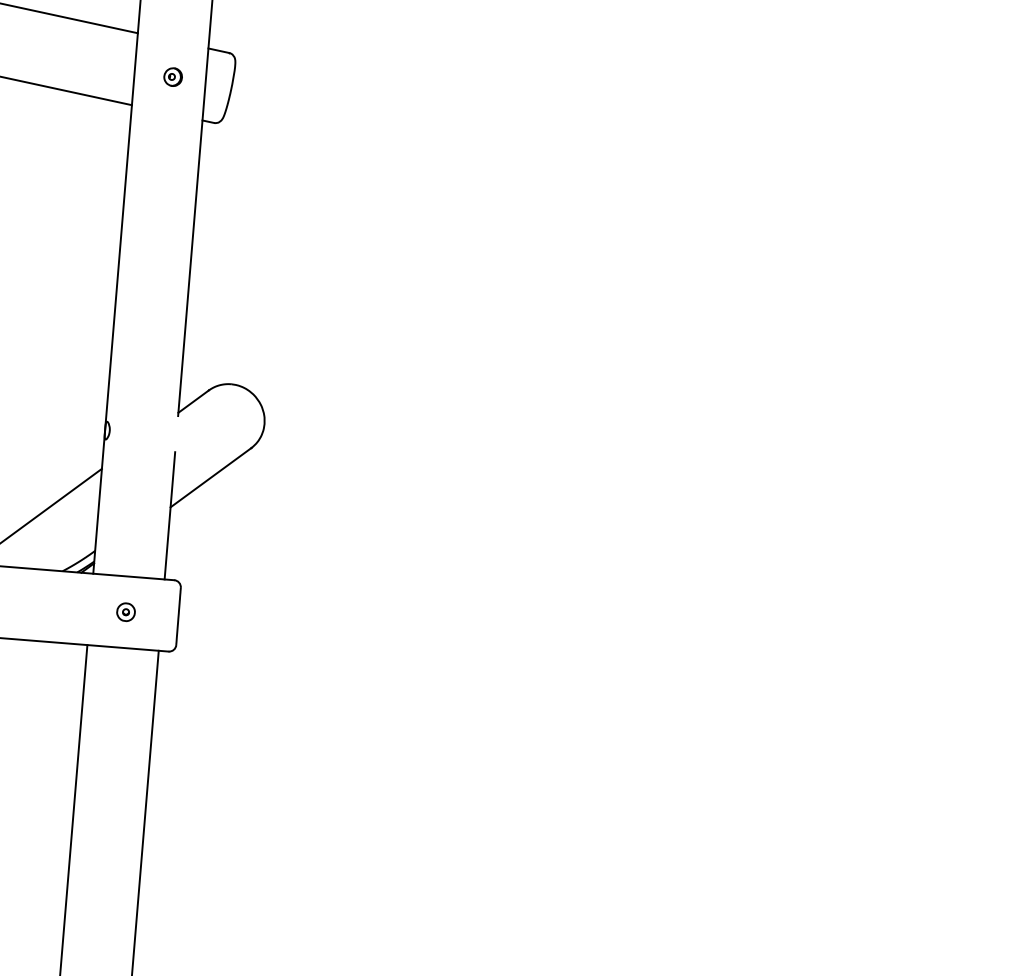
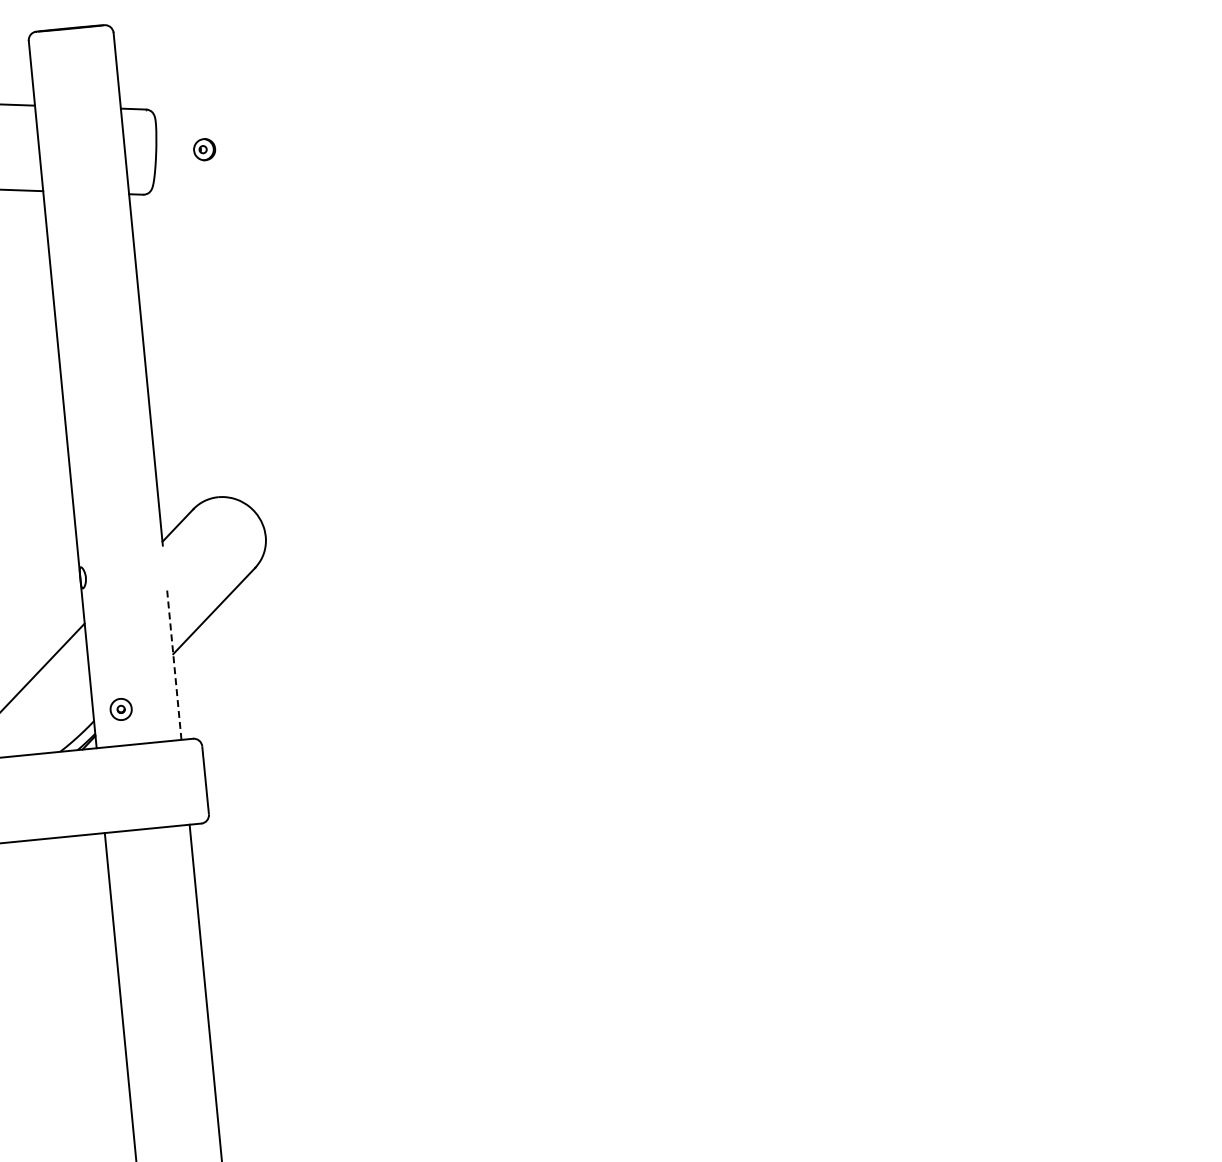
part: (173, 77) -> (204, 149), moved
line: (170, 516) -> (174, 664), solid -> dashed
part: (125, 612) -> (120, 709), moved

